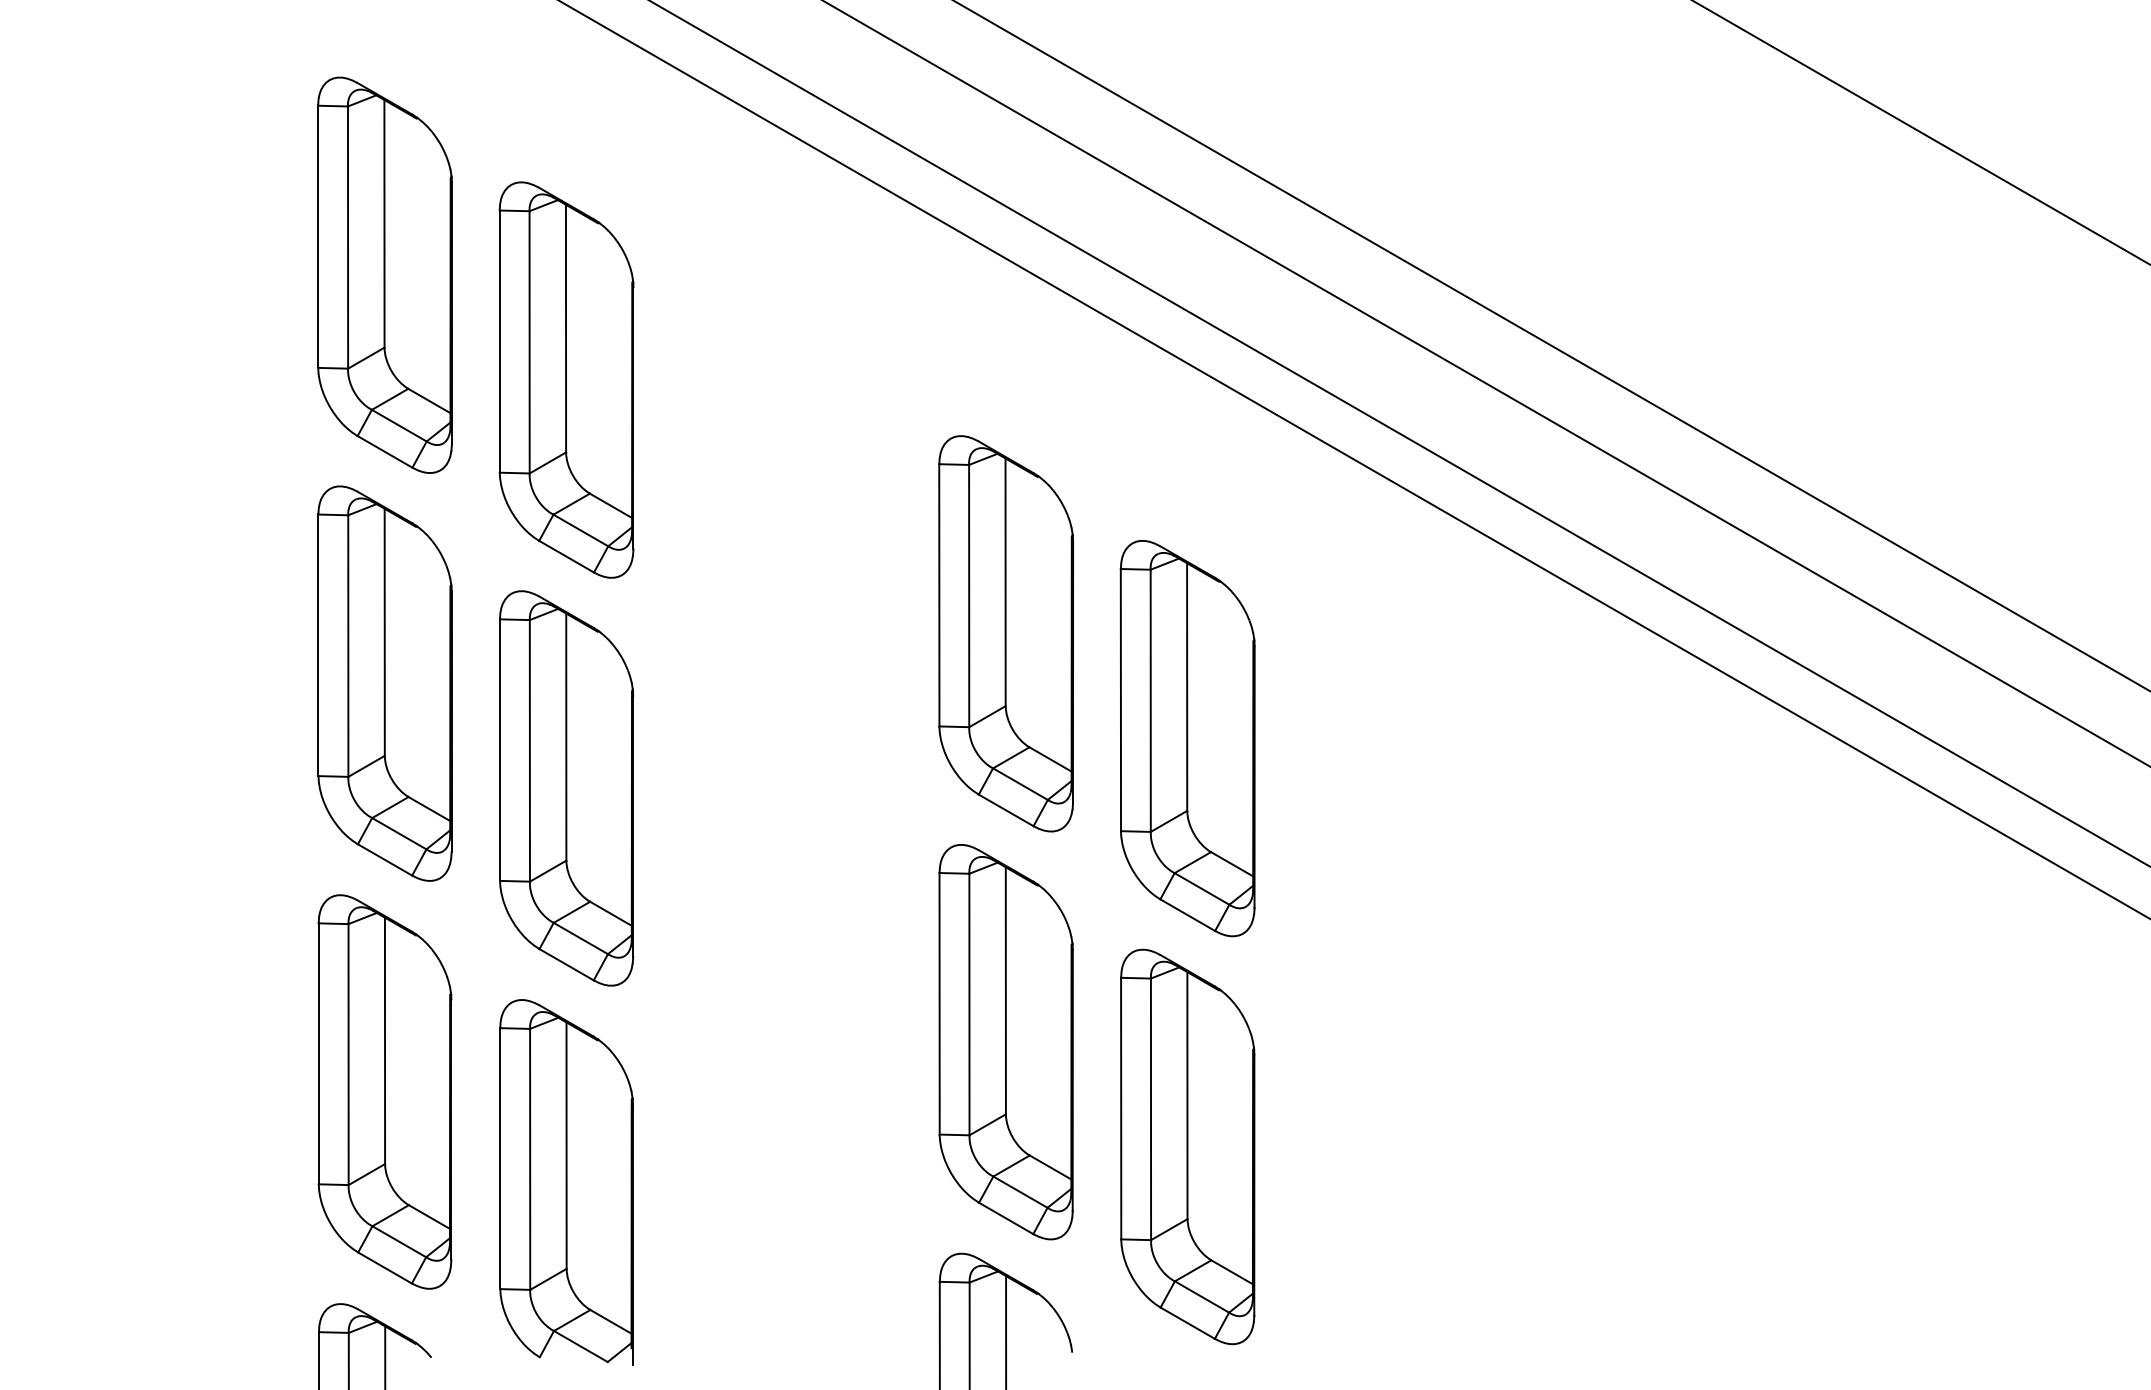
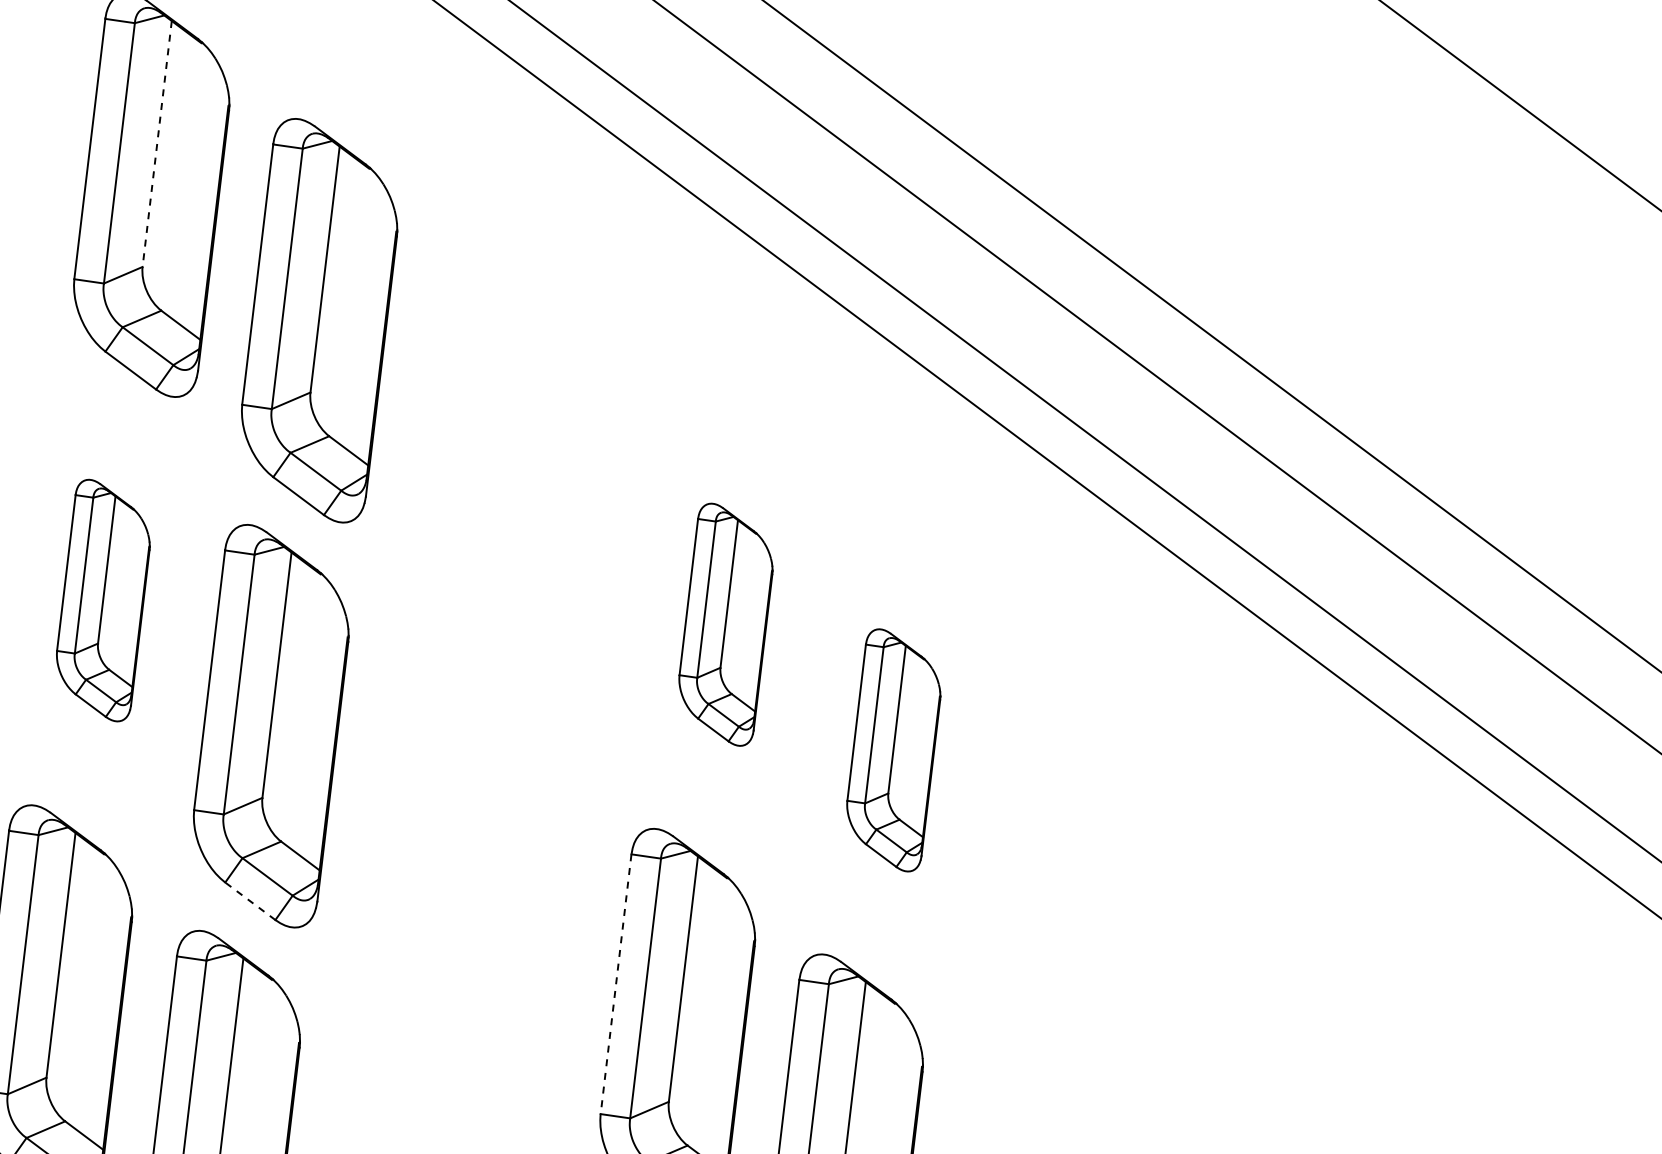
line: (384, 223) -> (157, 143), solid -> dashed
part: (1005, 633) -> (725, 624), size x0.6
part: (384, 683) -> (102, 600), size x0.6
part: (1187, 738) -> (893, 750), size x0.6
line: (566, 964) -> (250, 901), solid -> dashed
line: (939, 1003) -> (616, 983), solid -> dashed

